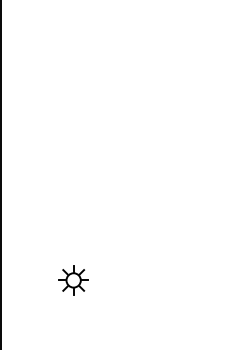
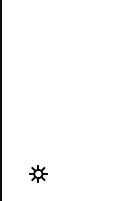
part: (73, 279) -> (38, 173), moved

